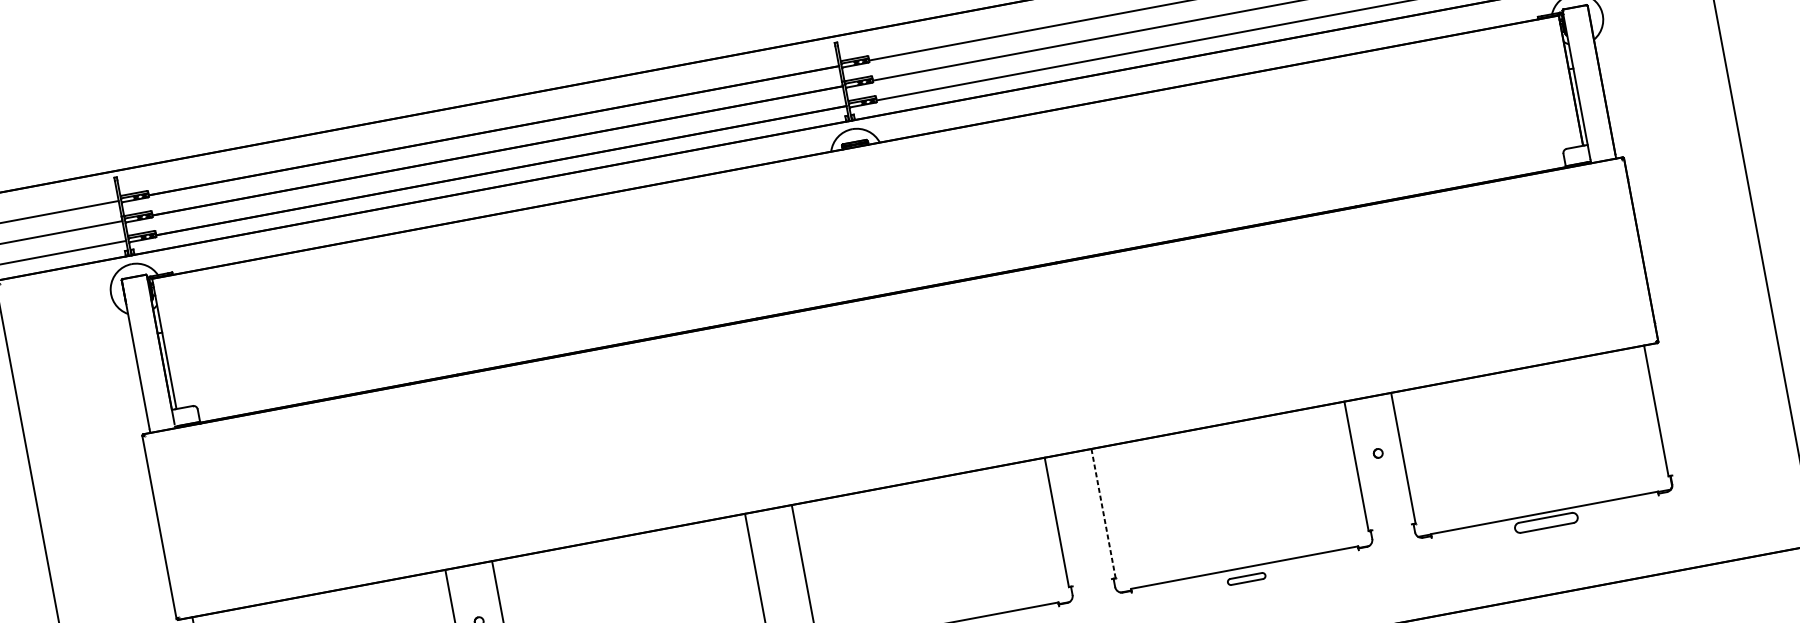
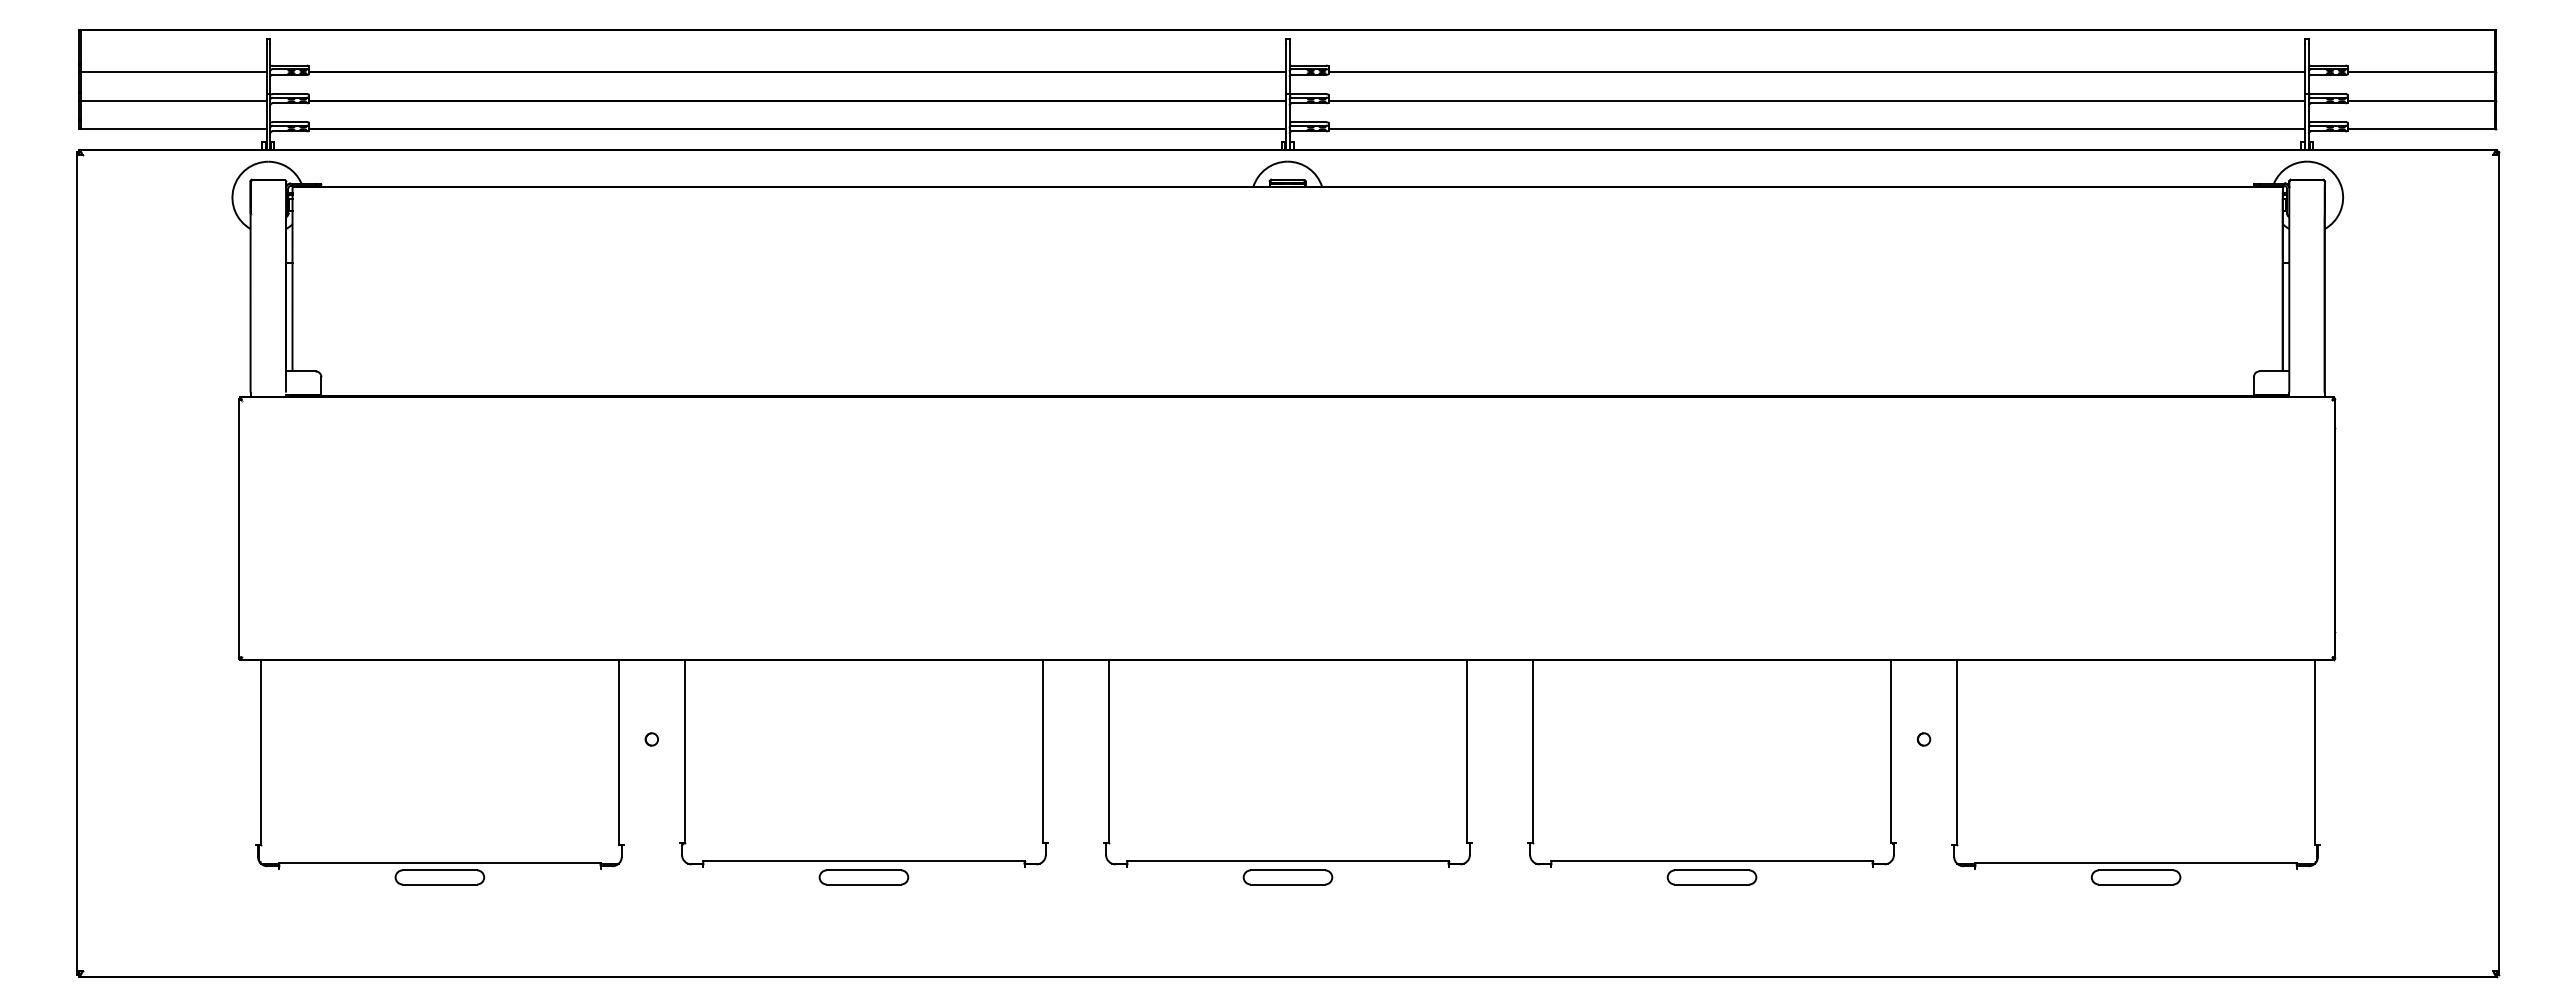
line: (1103, 513) -> (1533, 751), dashed -> solid
part: (1246, 579) -> (1711, 877), size x1.67

